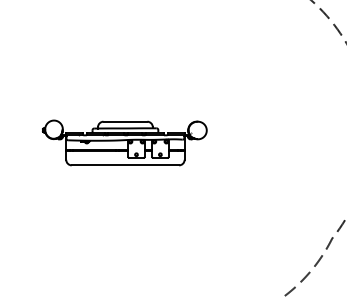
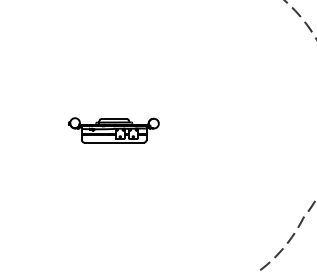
part: (124, 142) -> (113, 130), size x0.6

